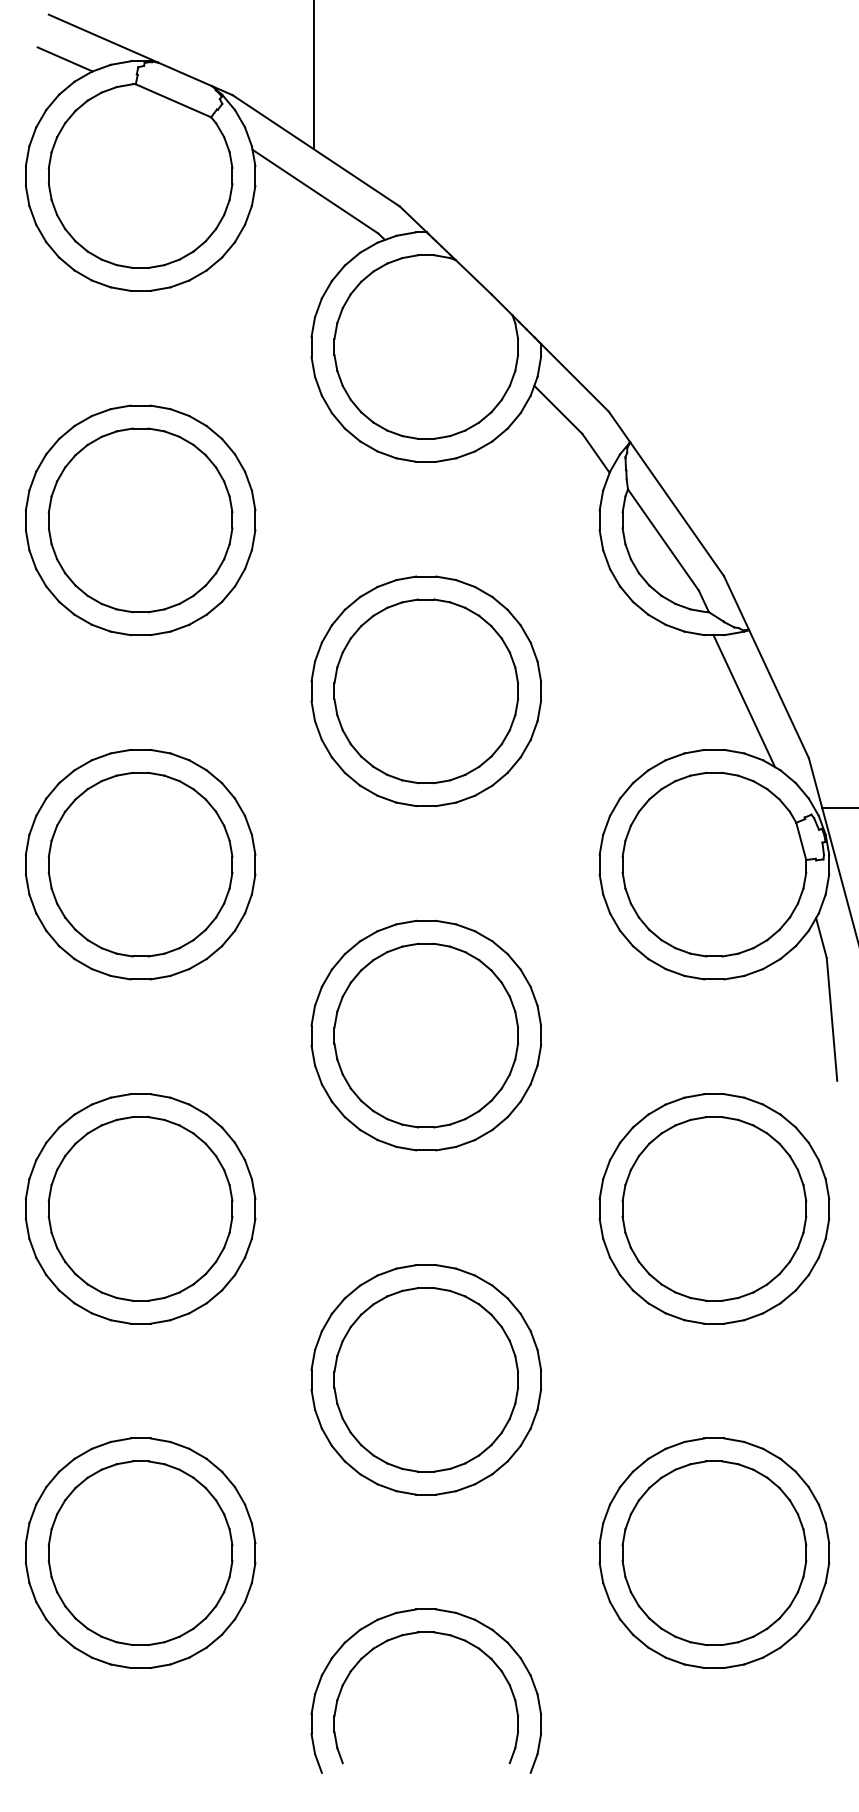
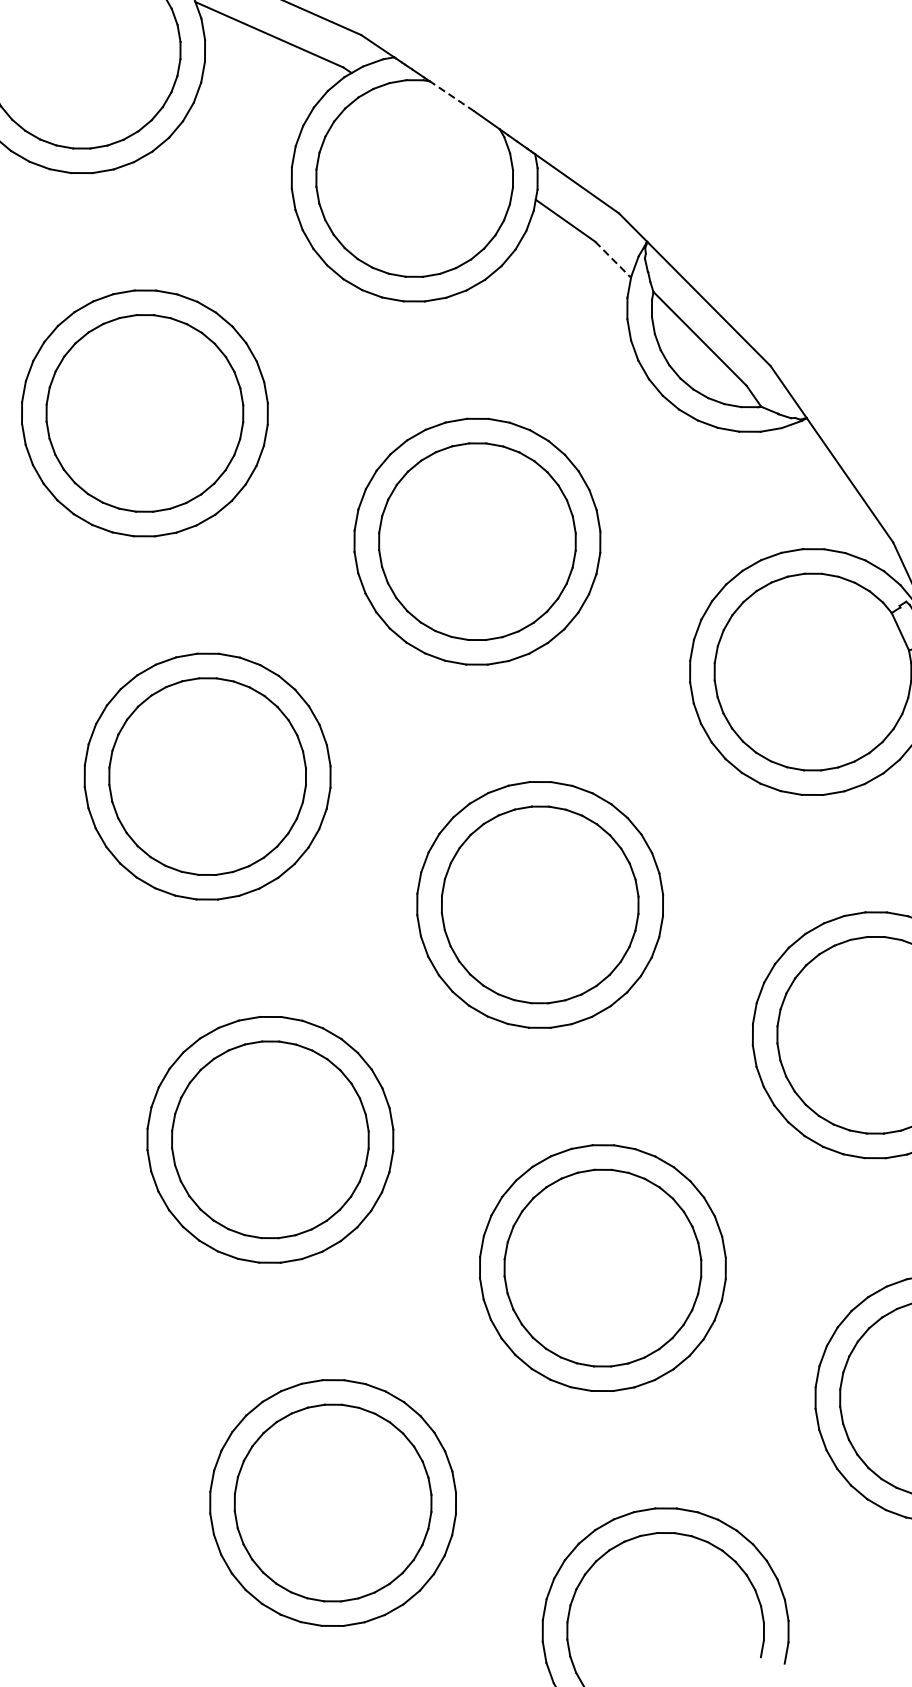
line: (473, 277) -> (451, 96), solid -> dashed
line: (595, 453) -> (612, 259), solid -> dashed
line: (744, 701) -> (815, 494), removed

